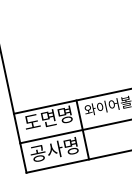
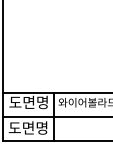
text: (46, 150) -> (21, 127), 공사명 -> 도면명

